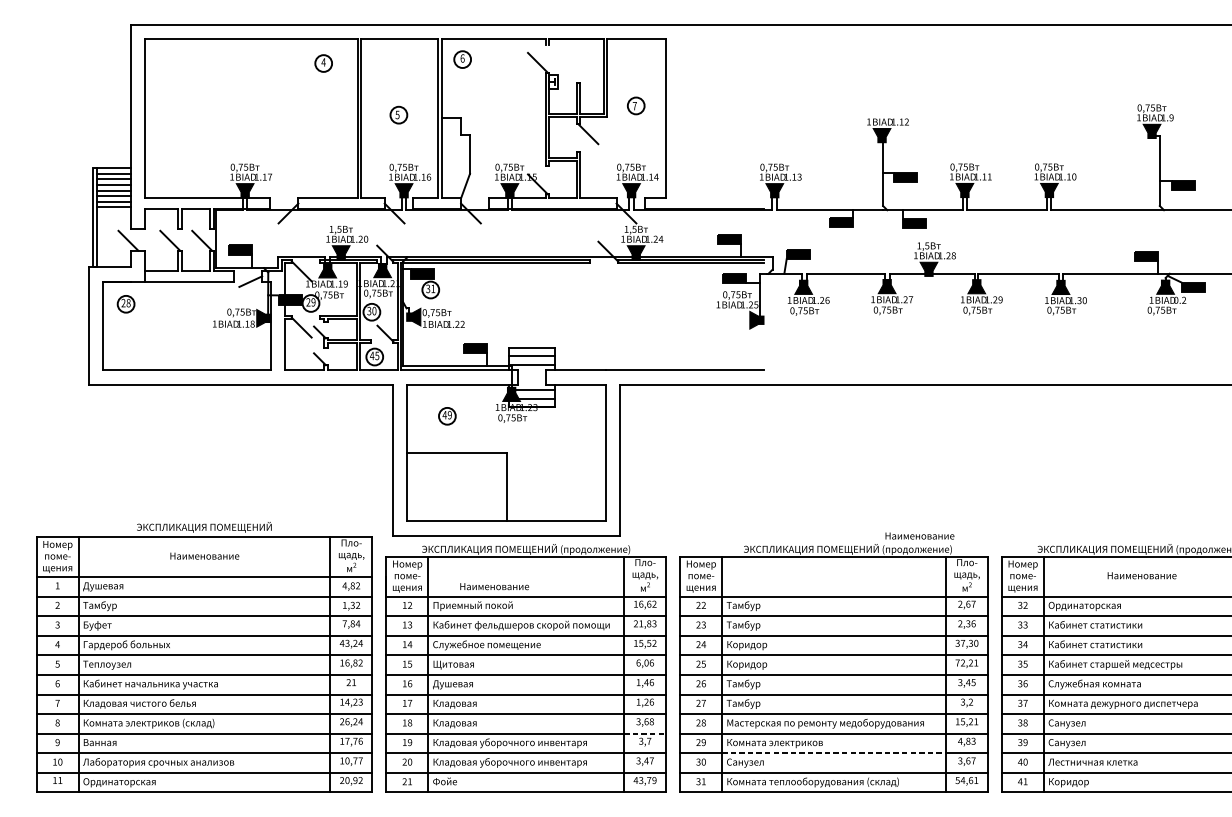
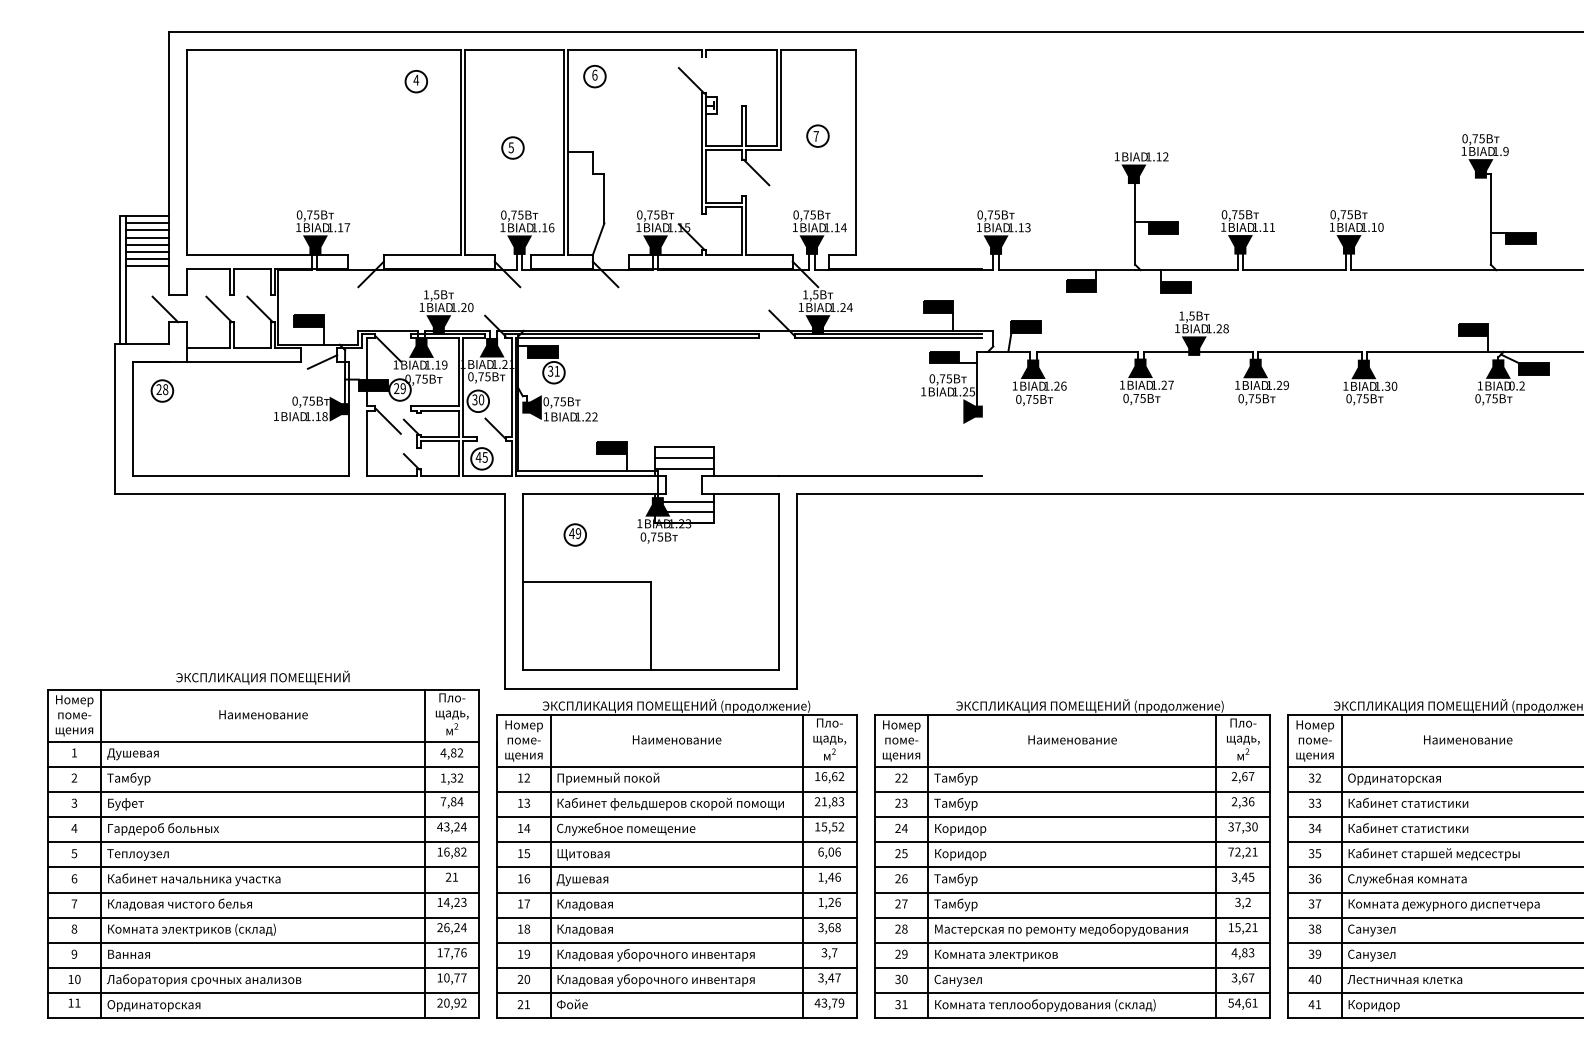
text: (919, 535) -> (1072, 739), moved
text: (494, 586) -> (676, 739), moved
line: (645, 733) -> (829, 942), dashed -> solid
line: (834, 753) -> (1072, 968), dashed -> solid

